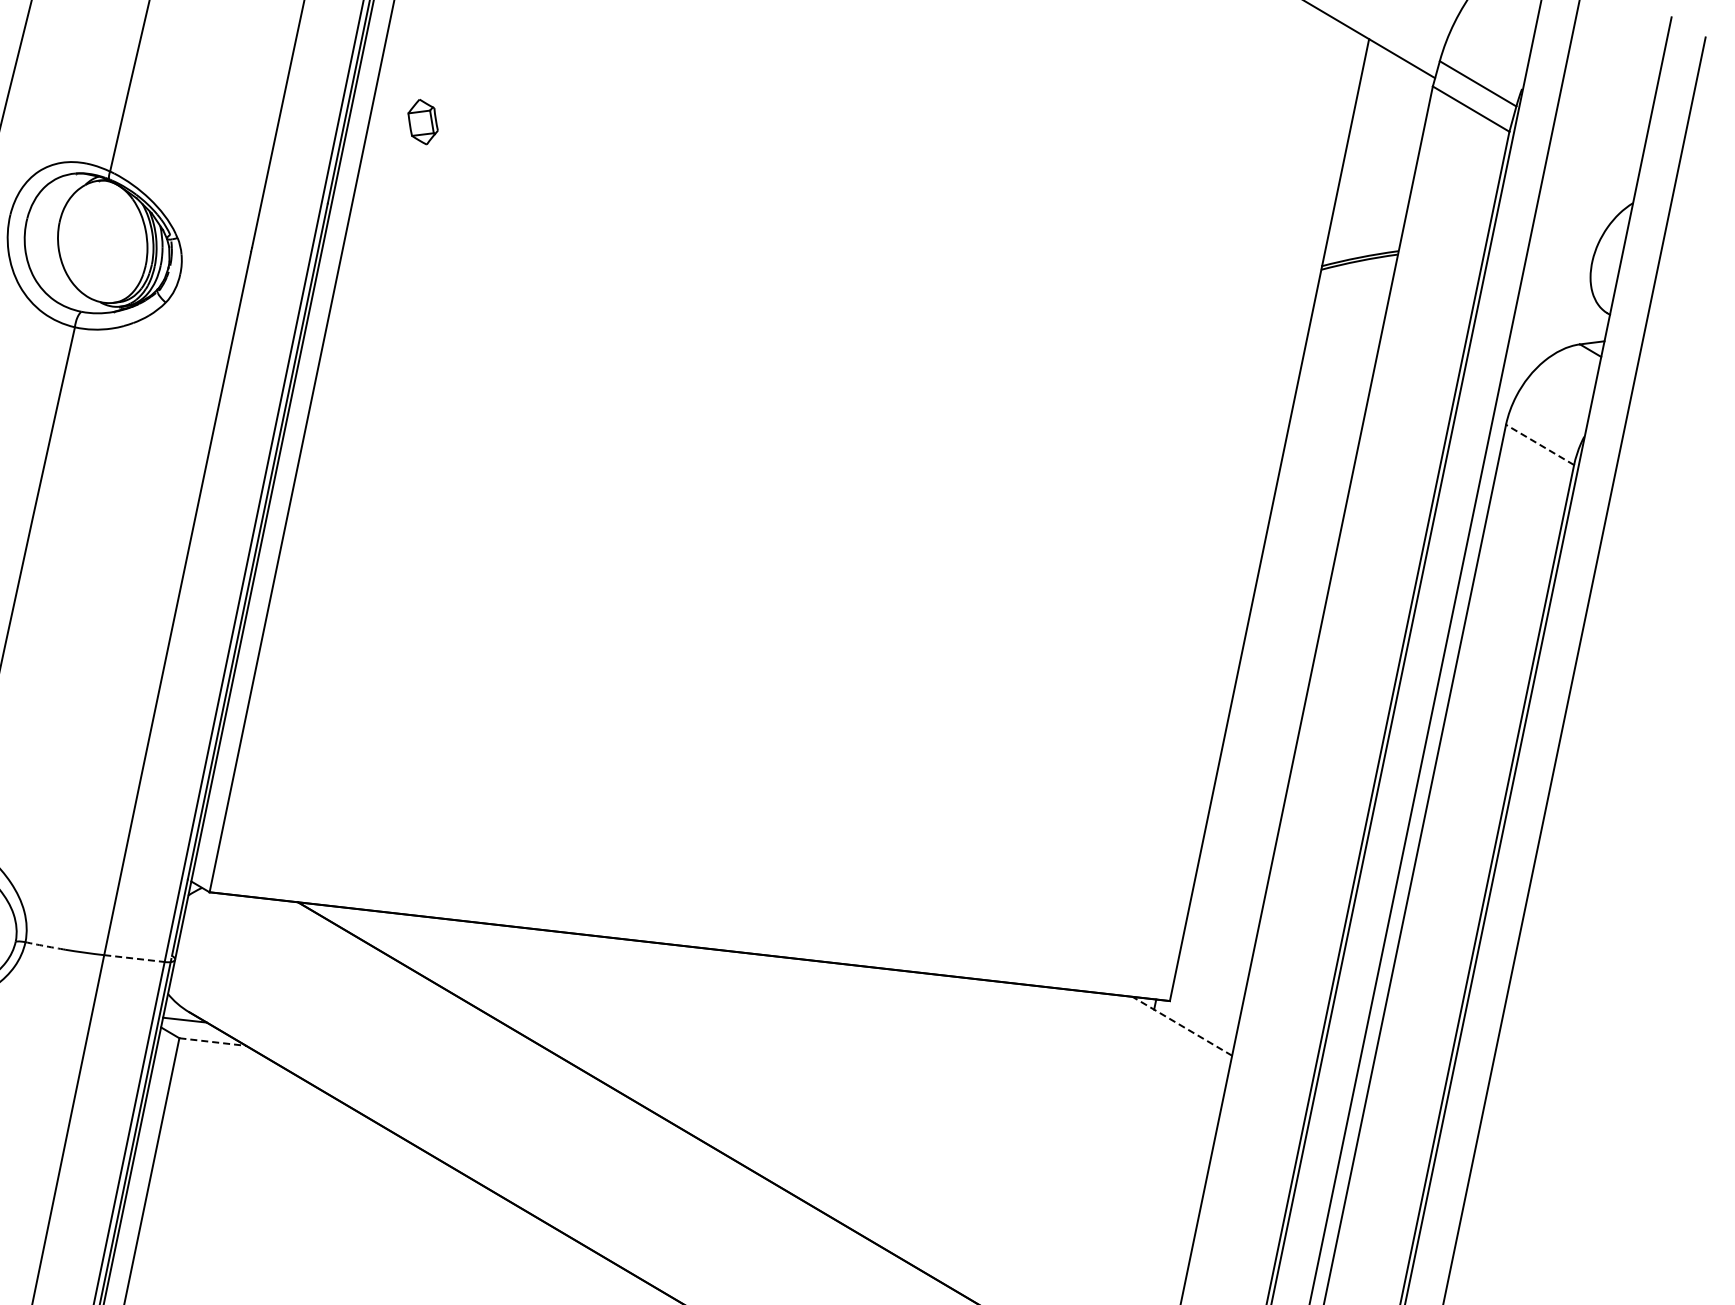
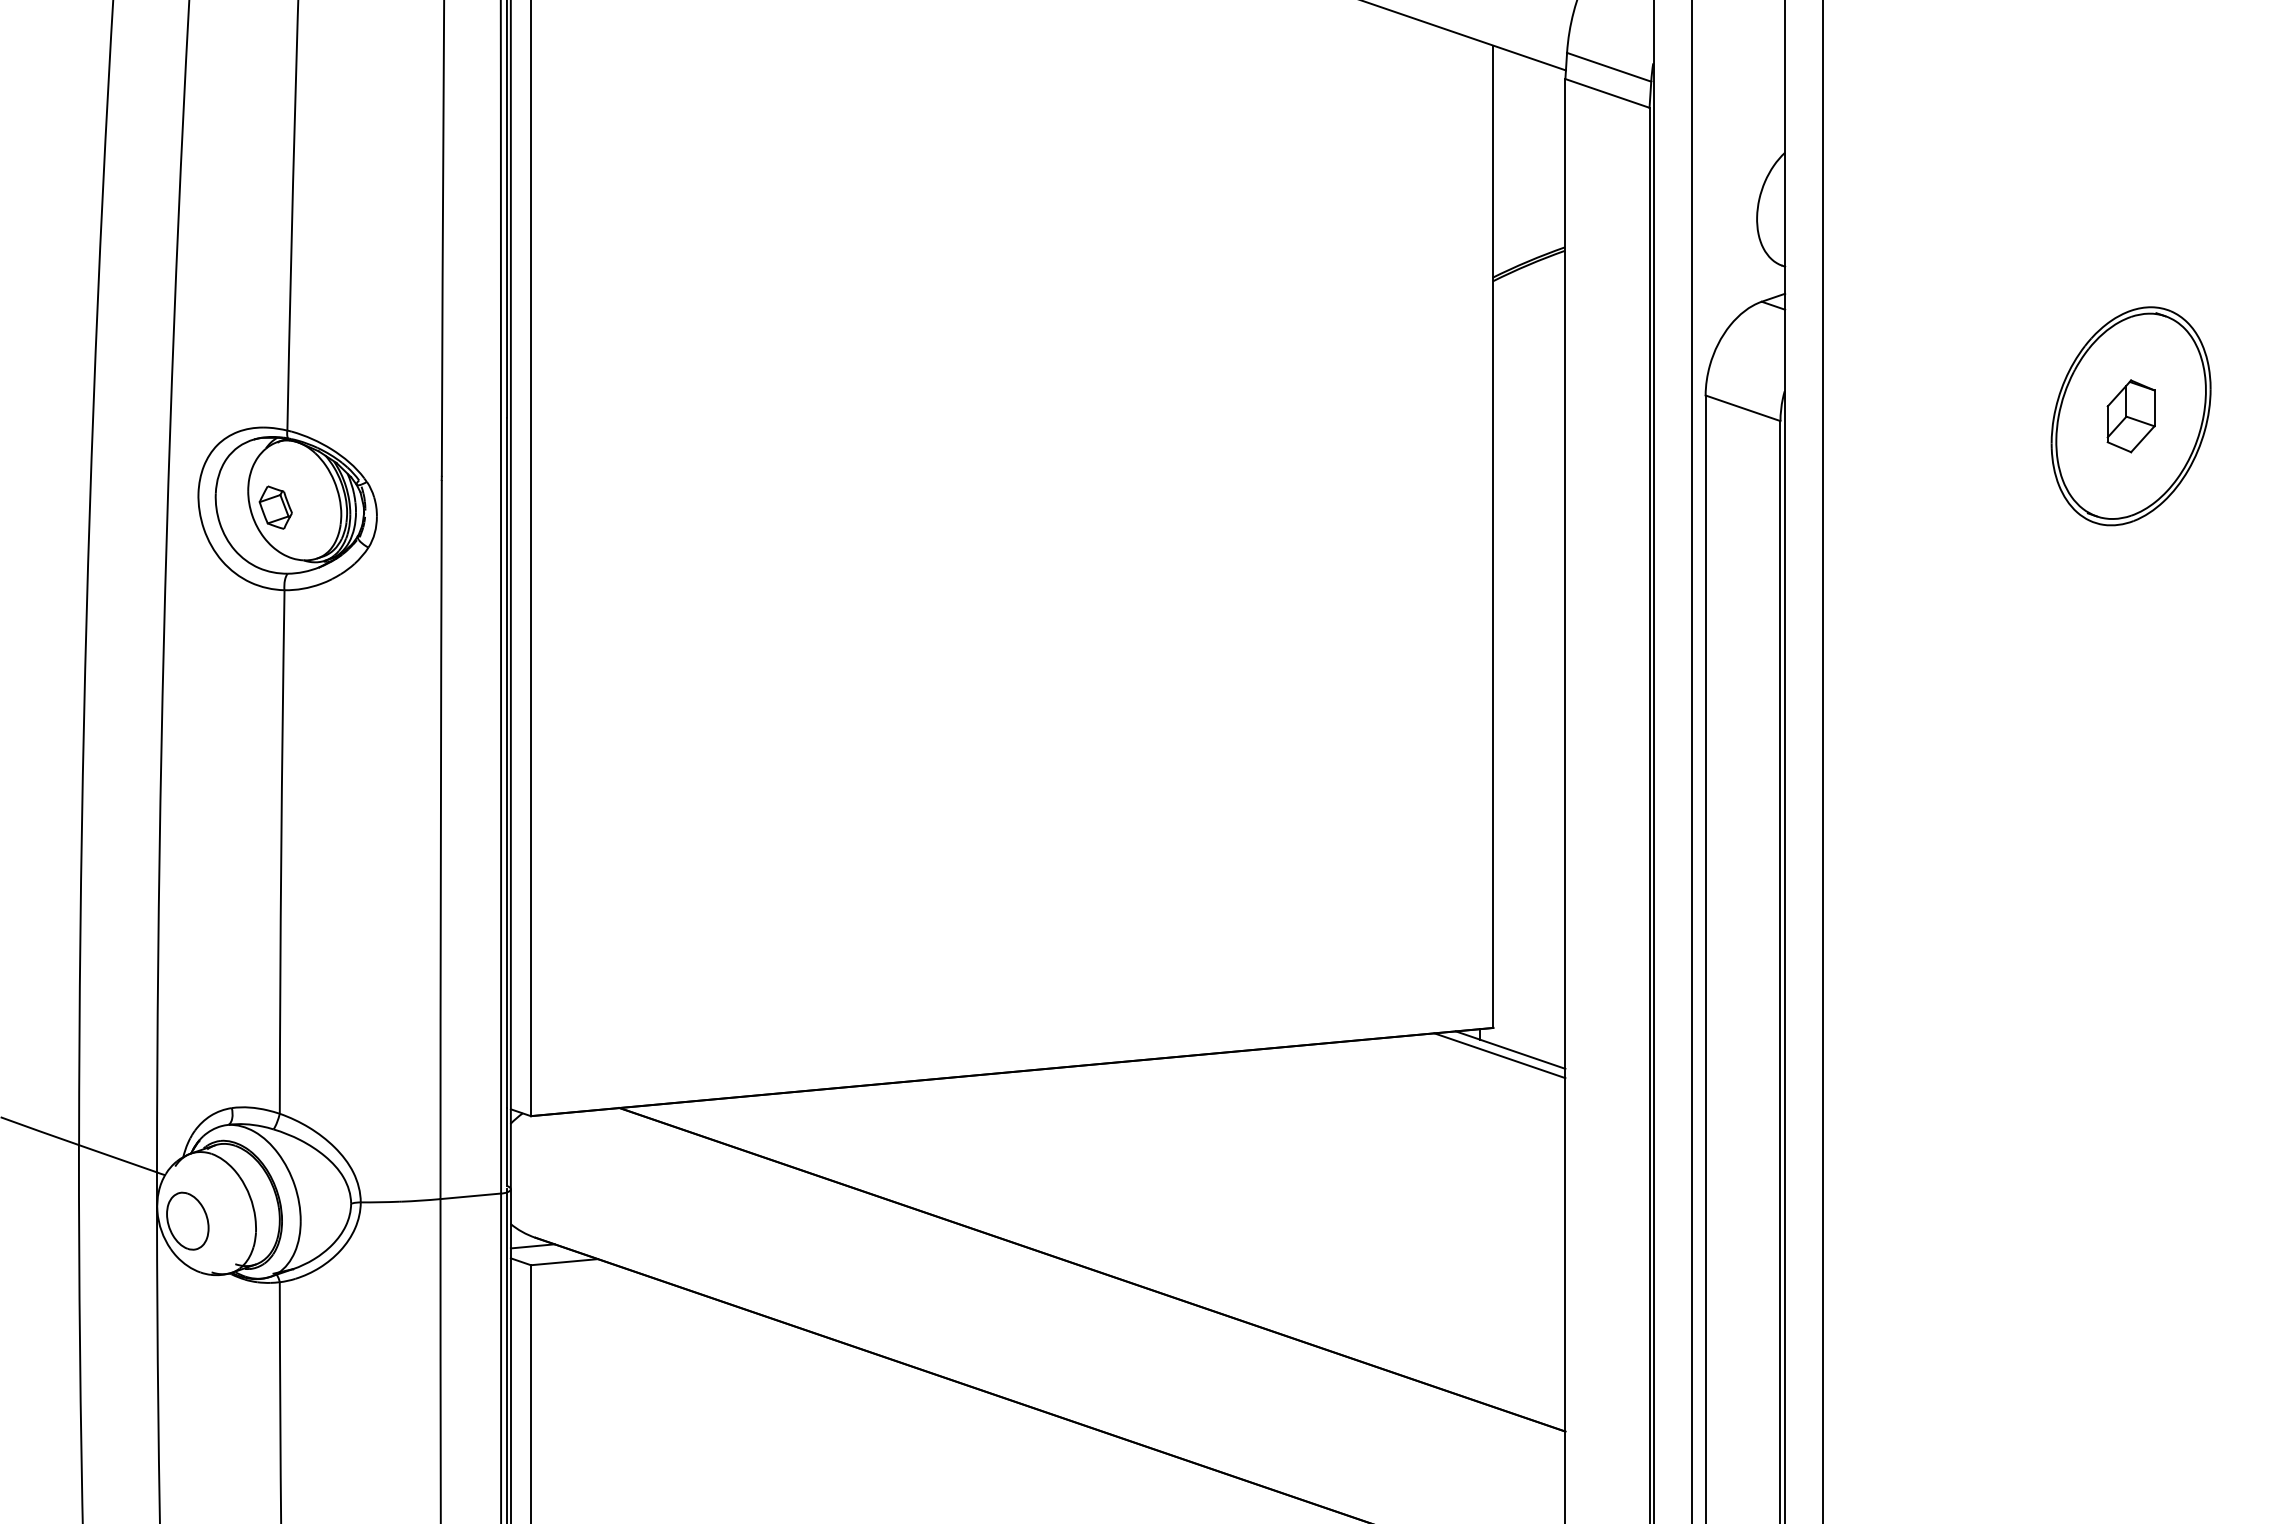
part: (422, 121) -> (275, 507), moved
line: (1540, 445) -> (1743, 408), dashed -> solid
arc: (43, 946) -> (379, 1202), dashed -> solid
line: (135, 958) -> (471, 1196), dashed -> solid
line: (1182, 1026) -> (1510, 1050), dashed -> solid
line: (1170, 1029) -> (1499, 1055), added
line: (212, 1042) -> (564, 1262), dashed -> solid

